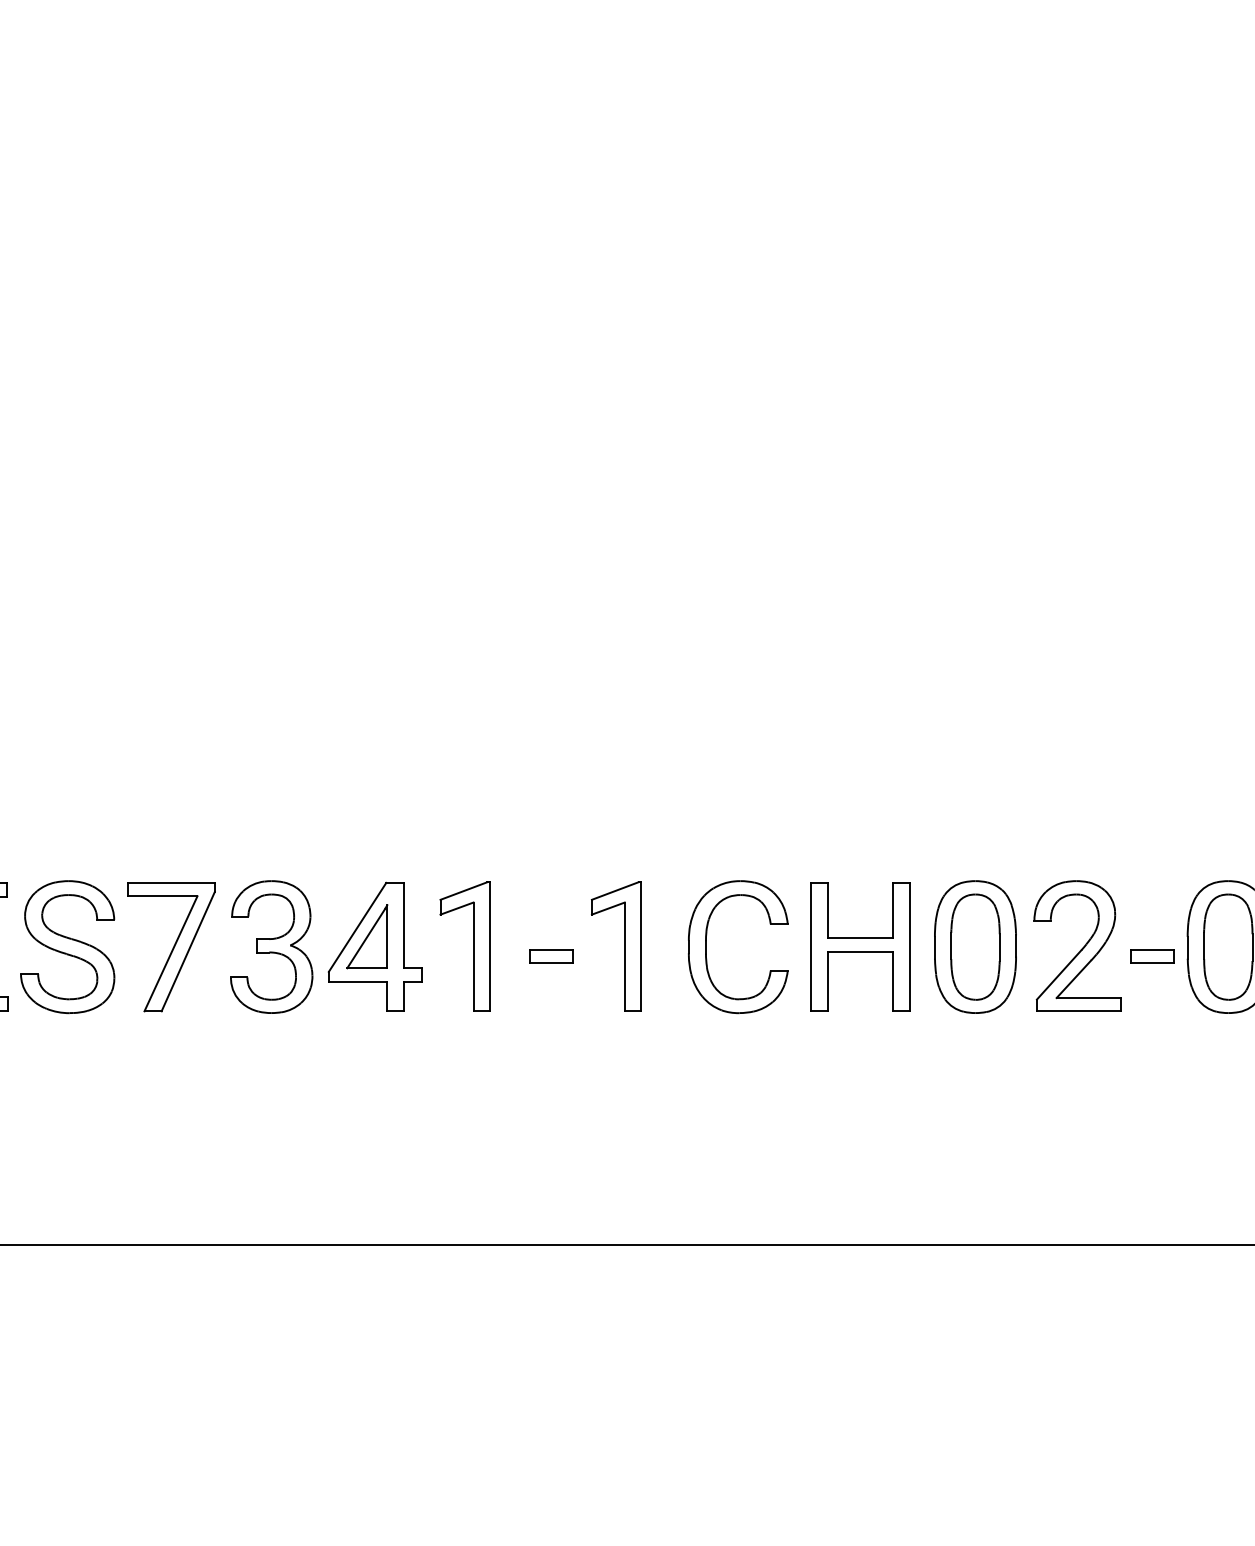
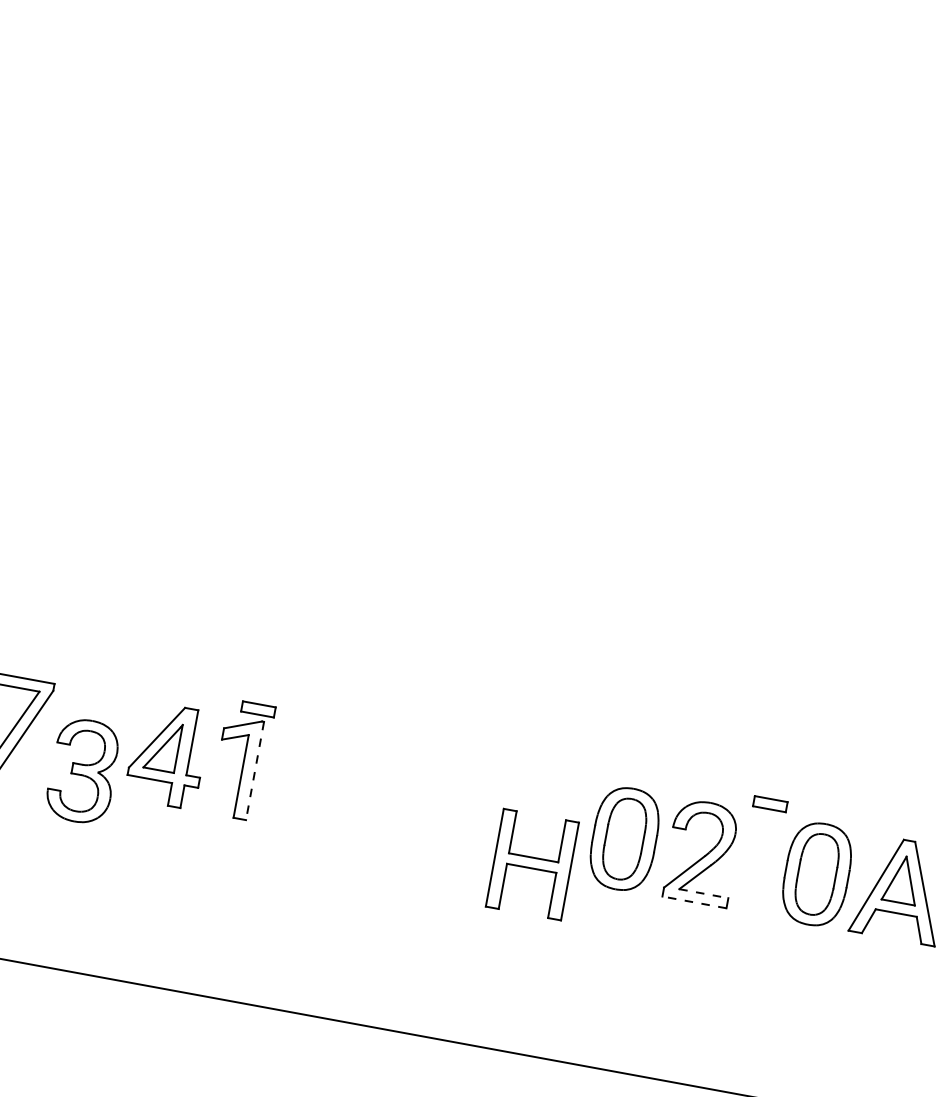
part: (271, 946) -> (83, 770), moved
line: (489, 946) -> (254, 770), solid -> dashed
part: (624, 946) -> (357, 789), removed
part: (860, 946) -> (532, 864), moved
part: (706, 947) -> (419, 801), removed
part: (551, 956) -> (258, 709), moved
part: (1152, 956) -> (770, 803), moved
line: (1089, 998) -> (704, 894), solid -> dashed
line: (1078, 1011) -> (694, 902), solid -> dashed

